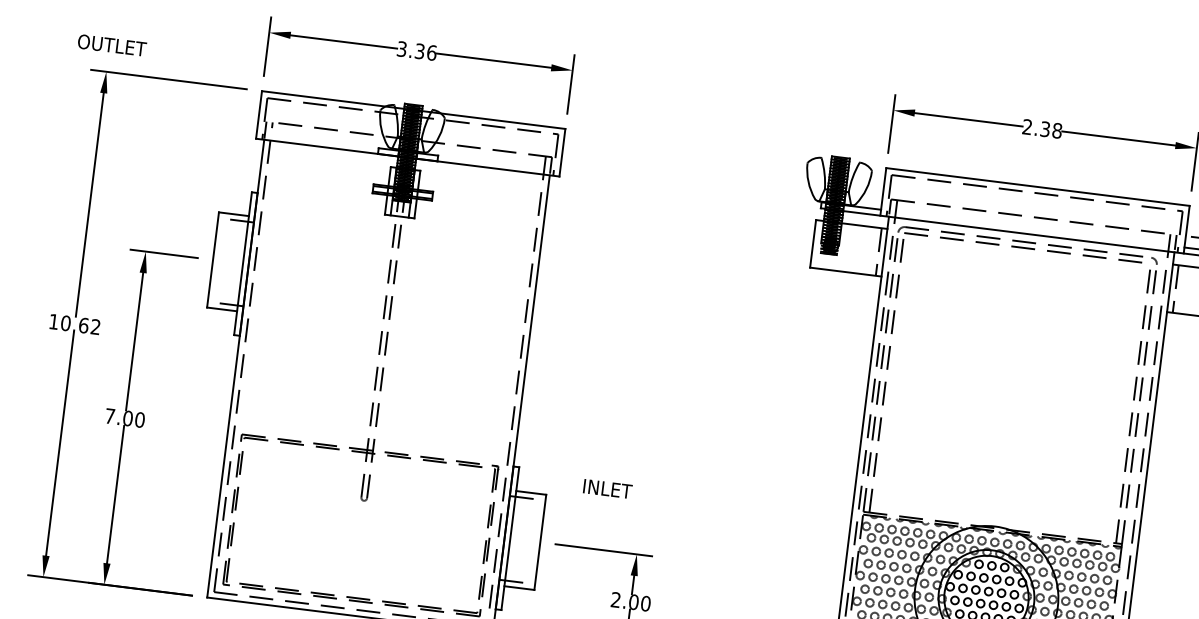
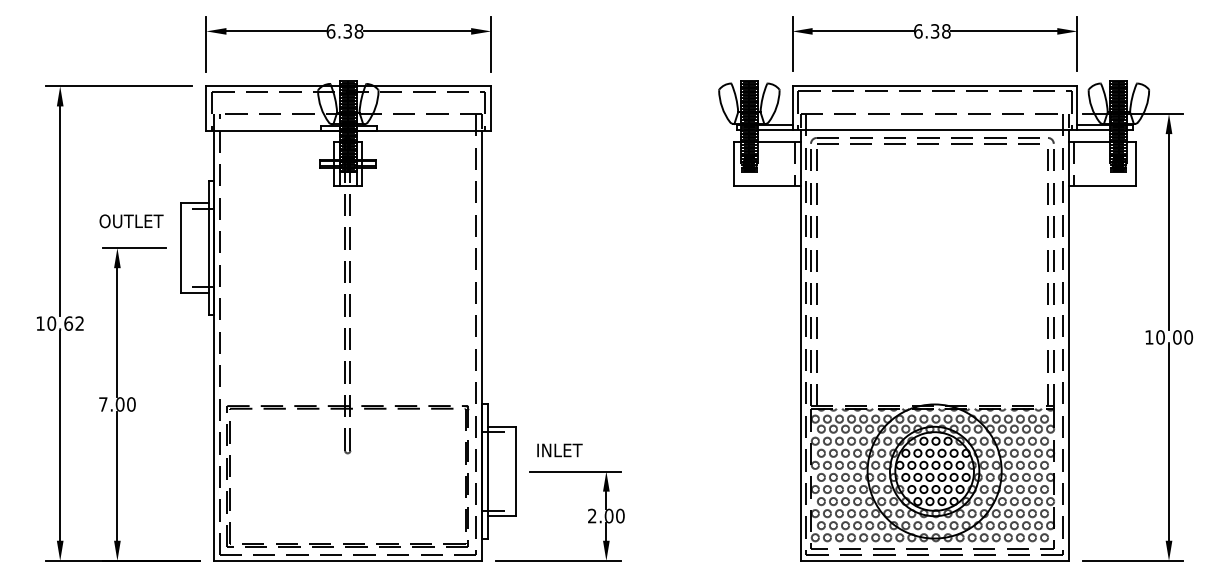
text: (112, 45) -> (131, 221), moved
text: (416, 51) -> (344, 31), 3.36 -> 6.38
text: (1027, 127) -> (918, 31), 2.38 -> 6.38
text: (607, 489) -> (559, 450), moved

